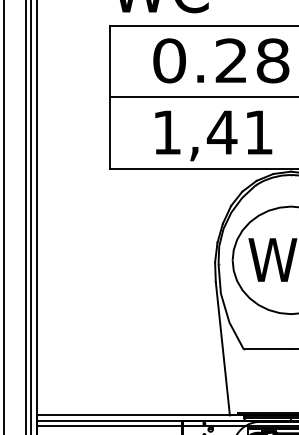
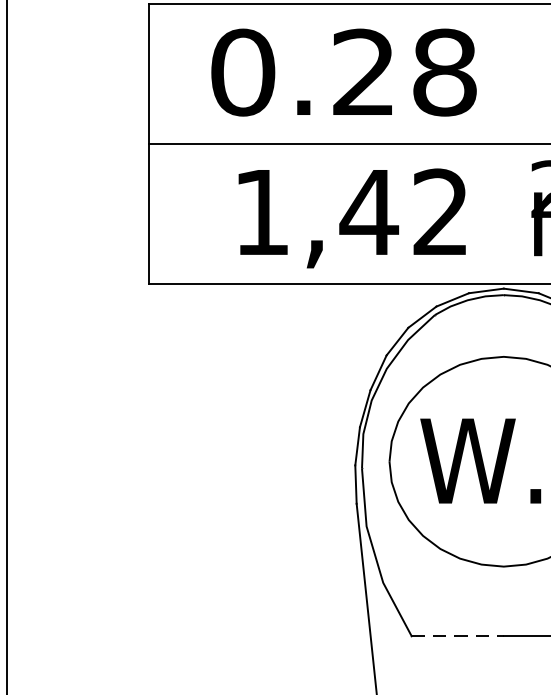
text: (221, 60) -> (344, 71), moved
text: (258, 132) -> (439, 212), 1,41 -> 1,42
line: (267, 349) -> (457, 635), solid -> dashed

